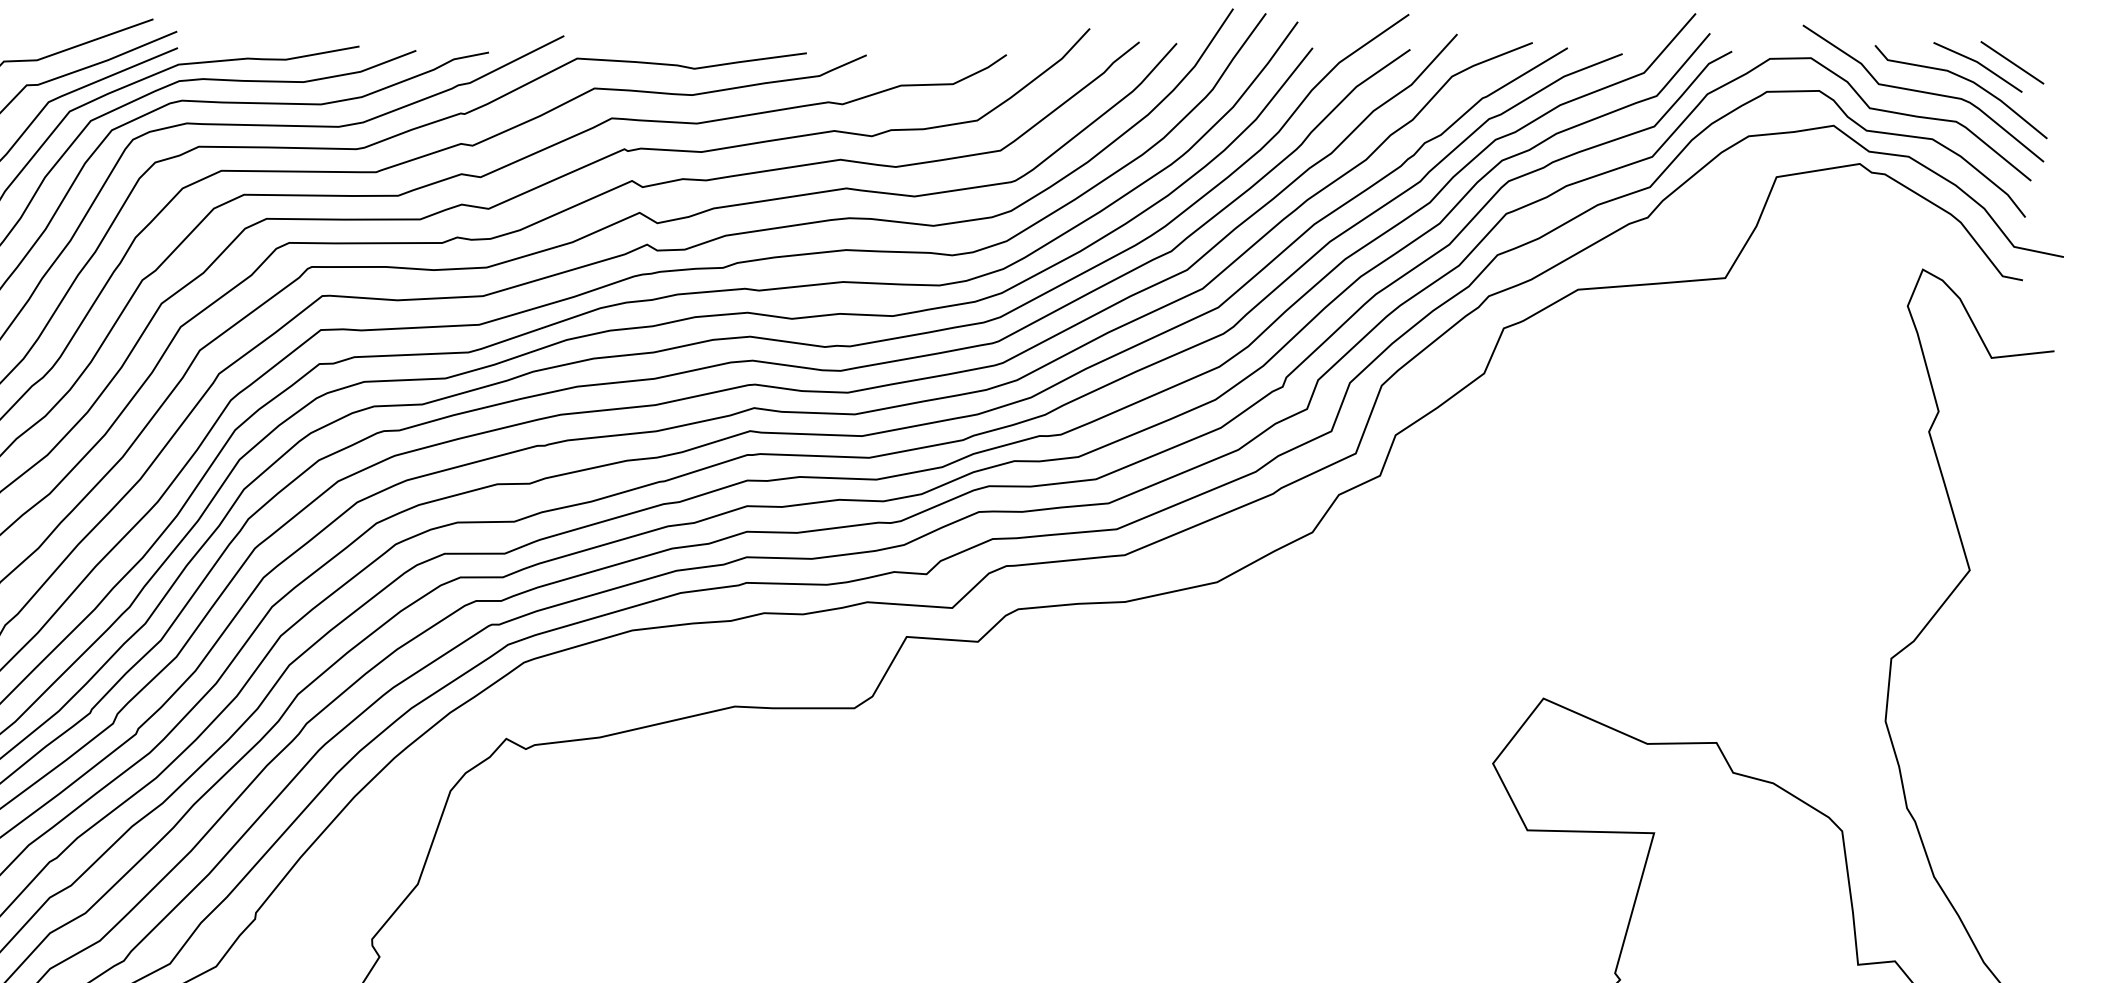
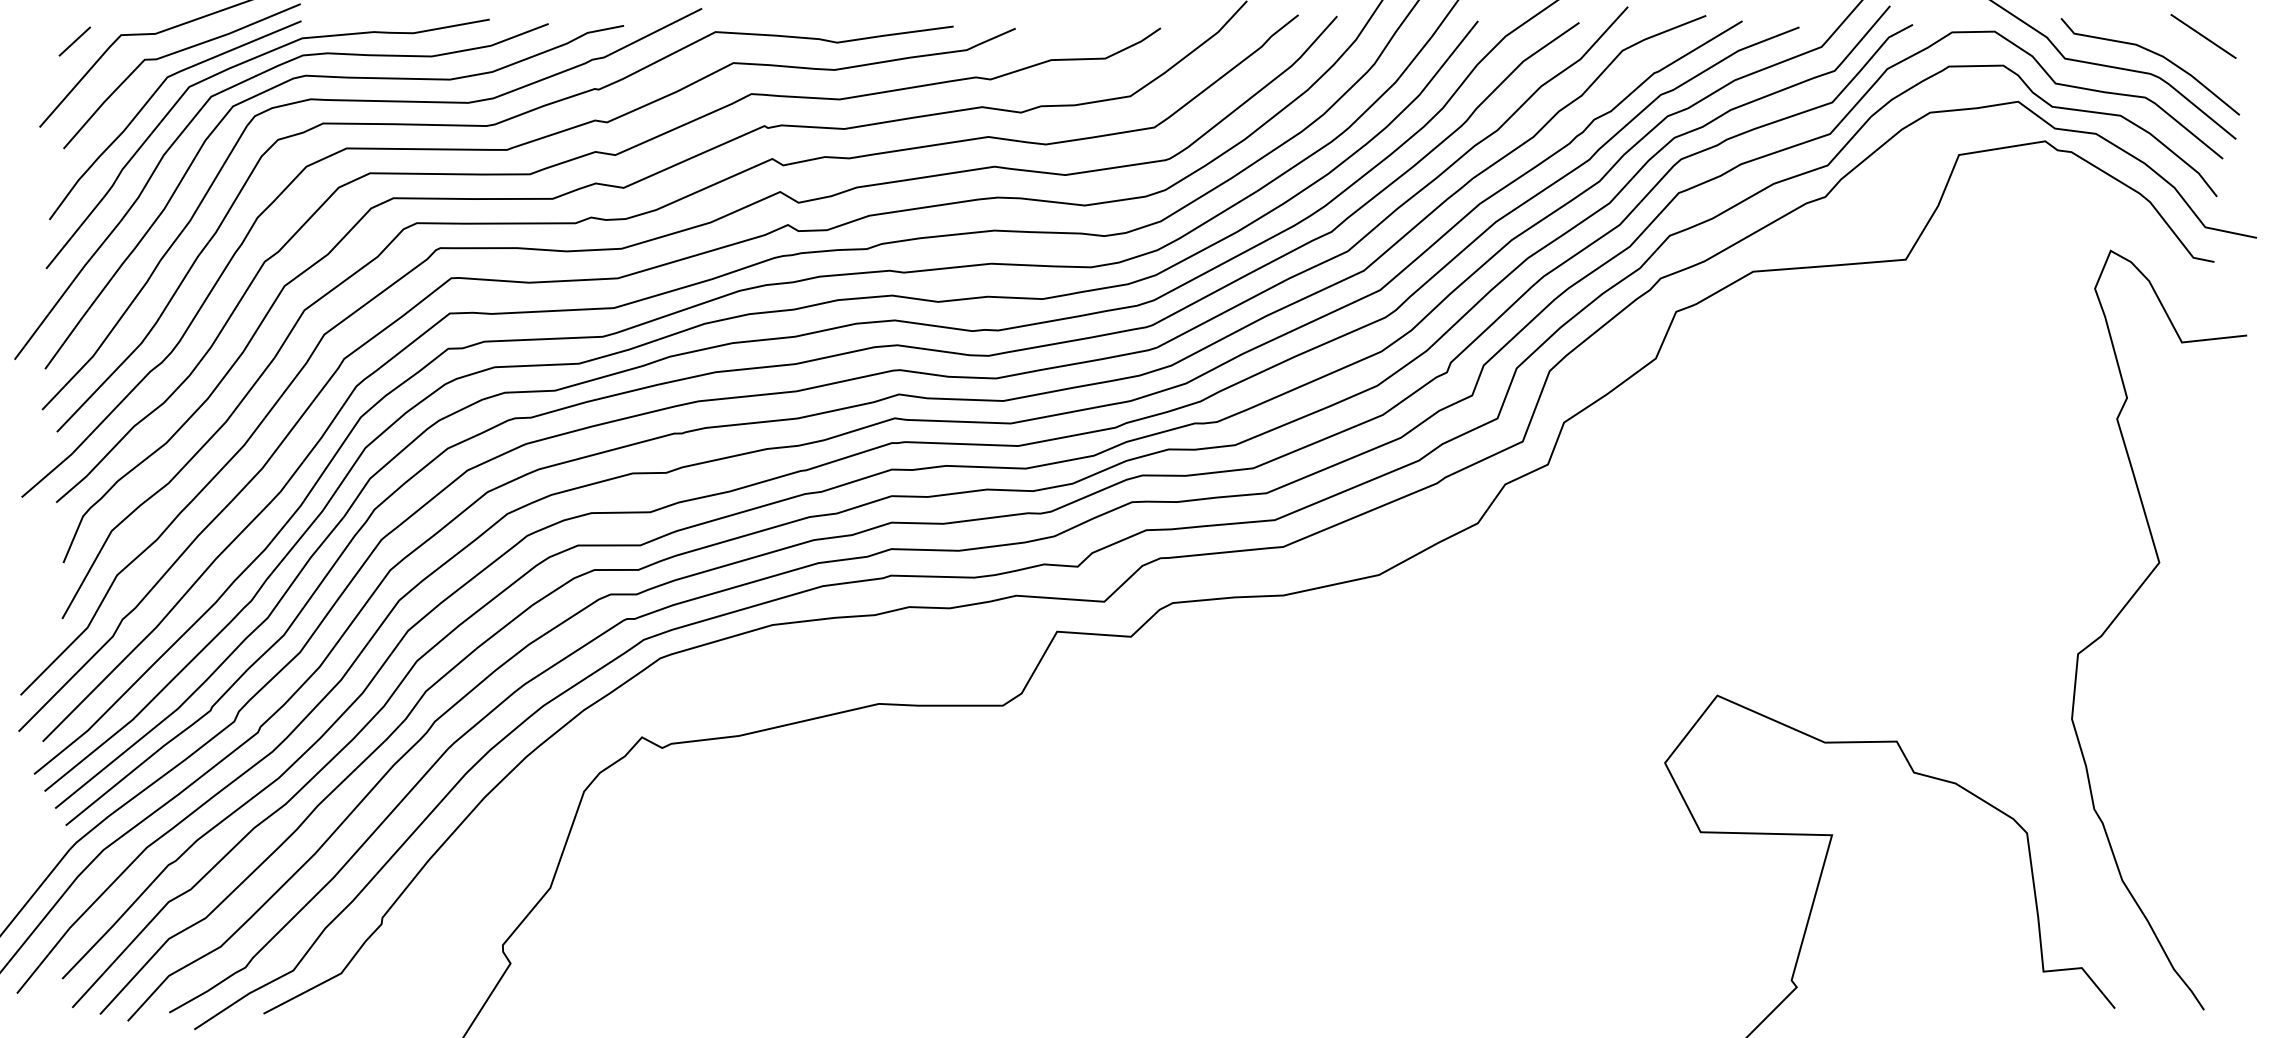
line: (1979, 64) -> (2169, 38), removed

